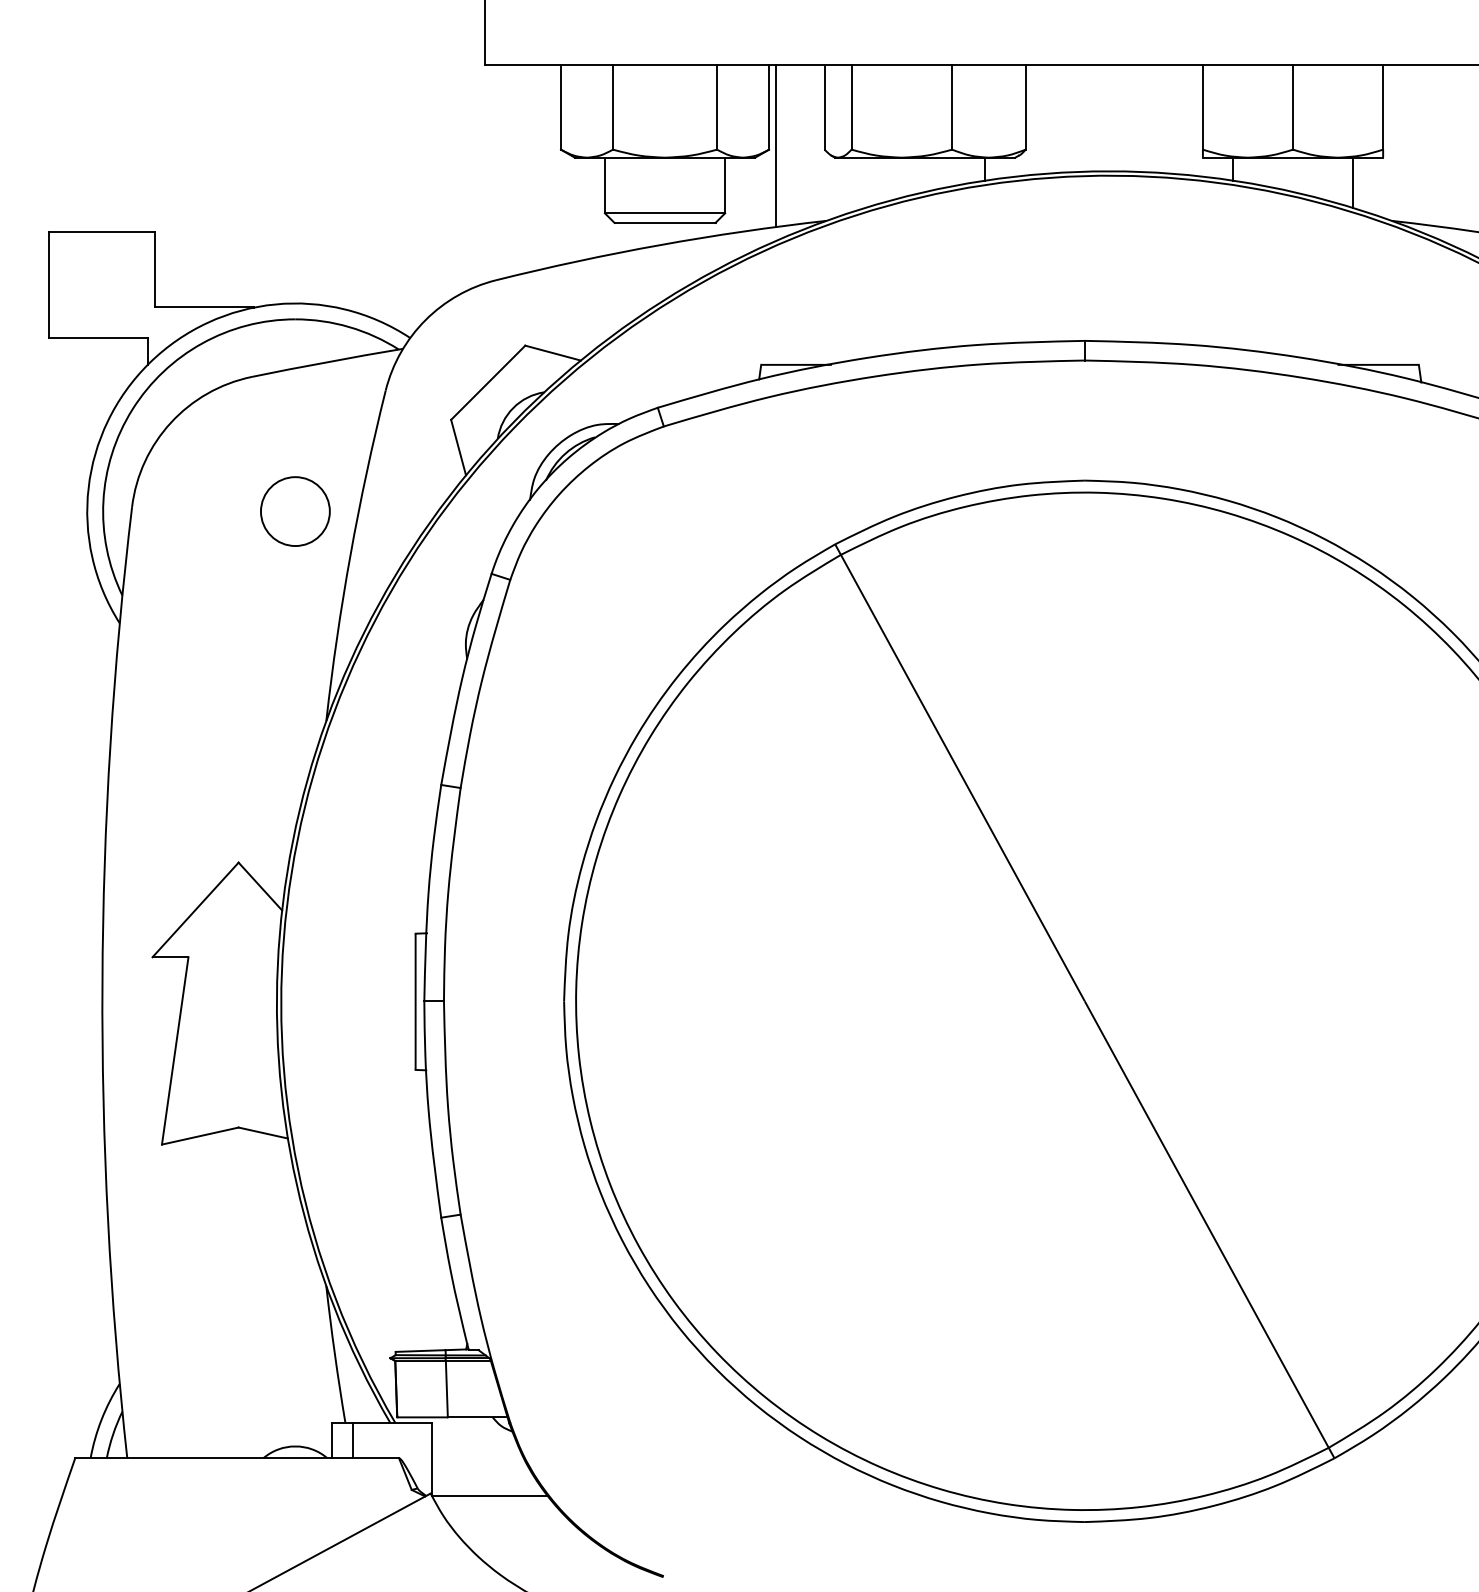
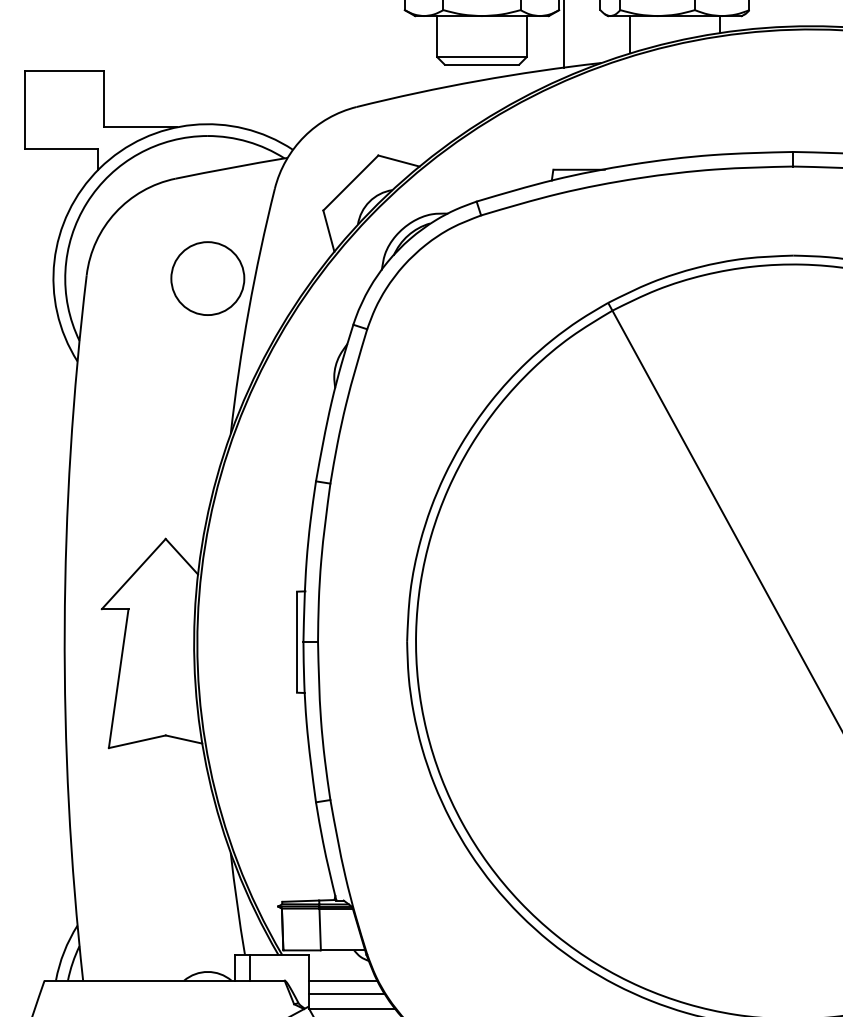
line: (865, 182) -> (630, 34), added
circle: (295, 511) -> (207, 278), size x1.43
line: (477, 1458) -> (342, 980), added
line: (482, 1475) -> (346, 993), added

